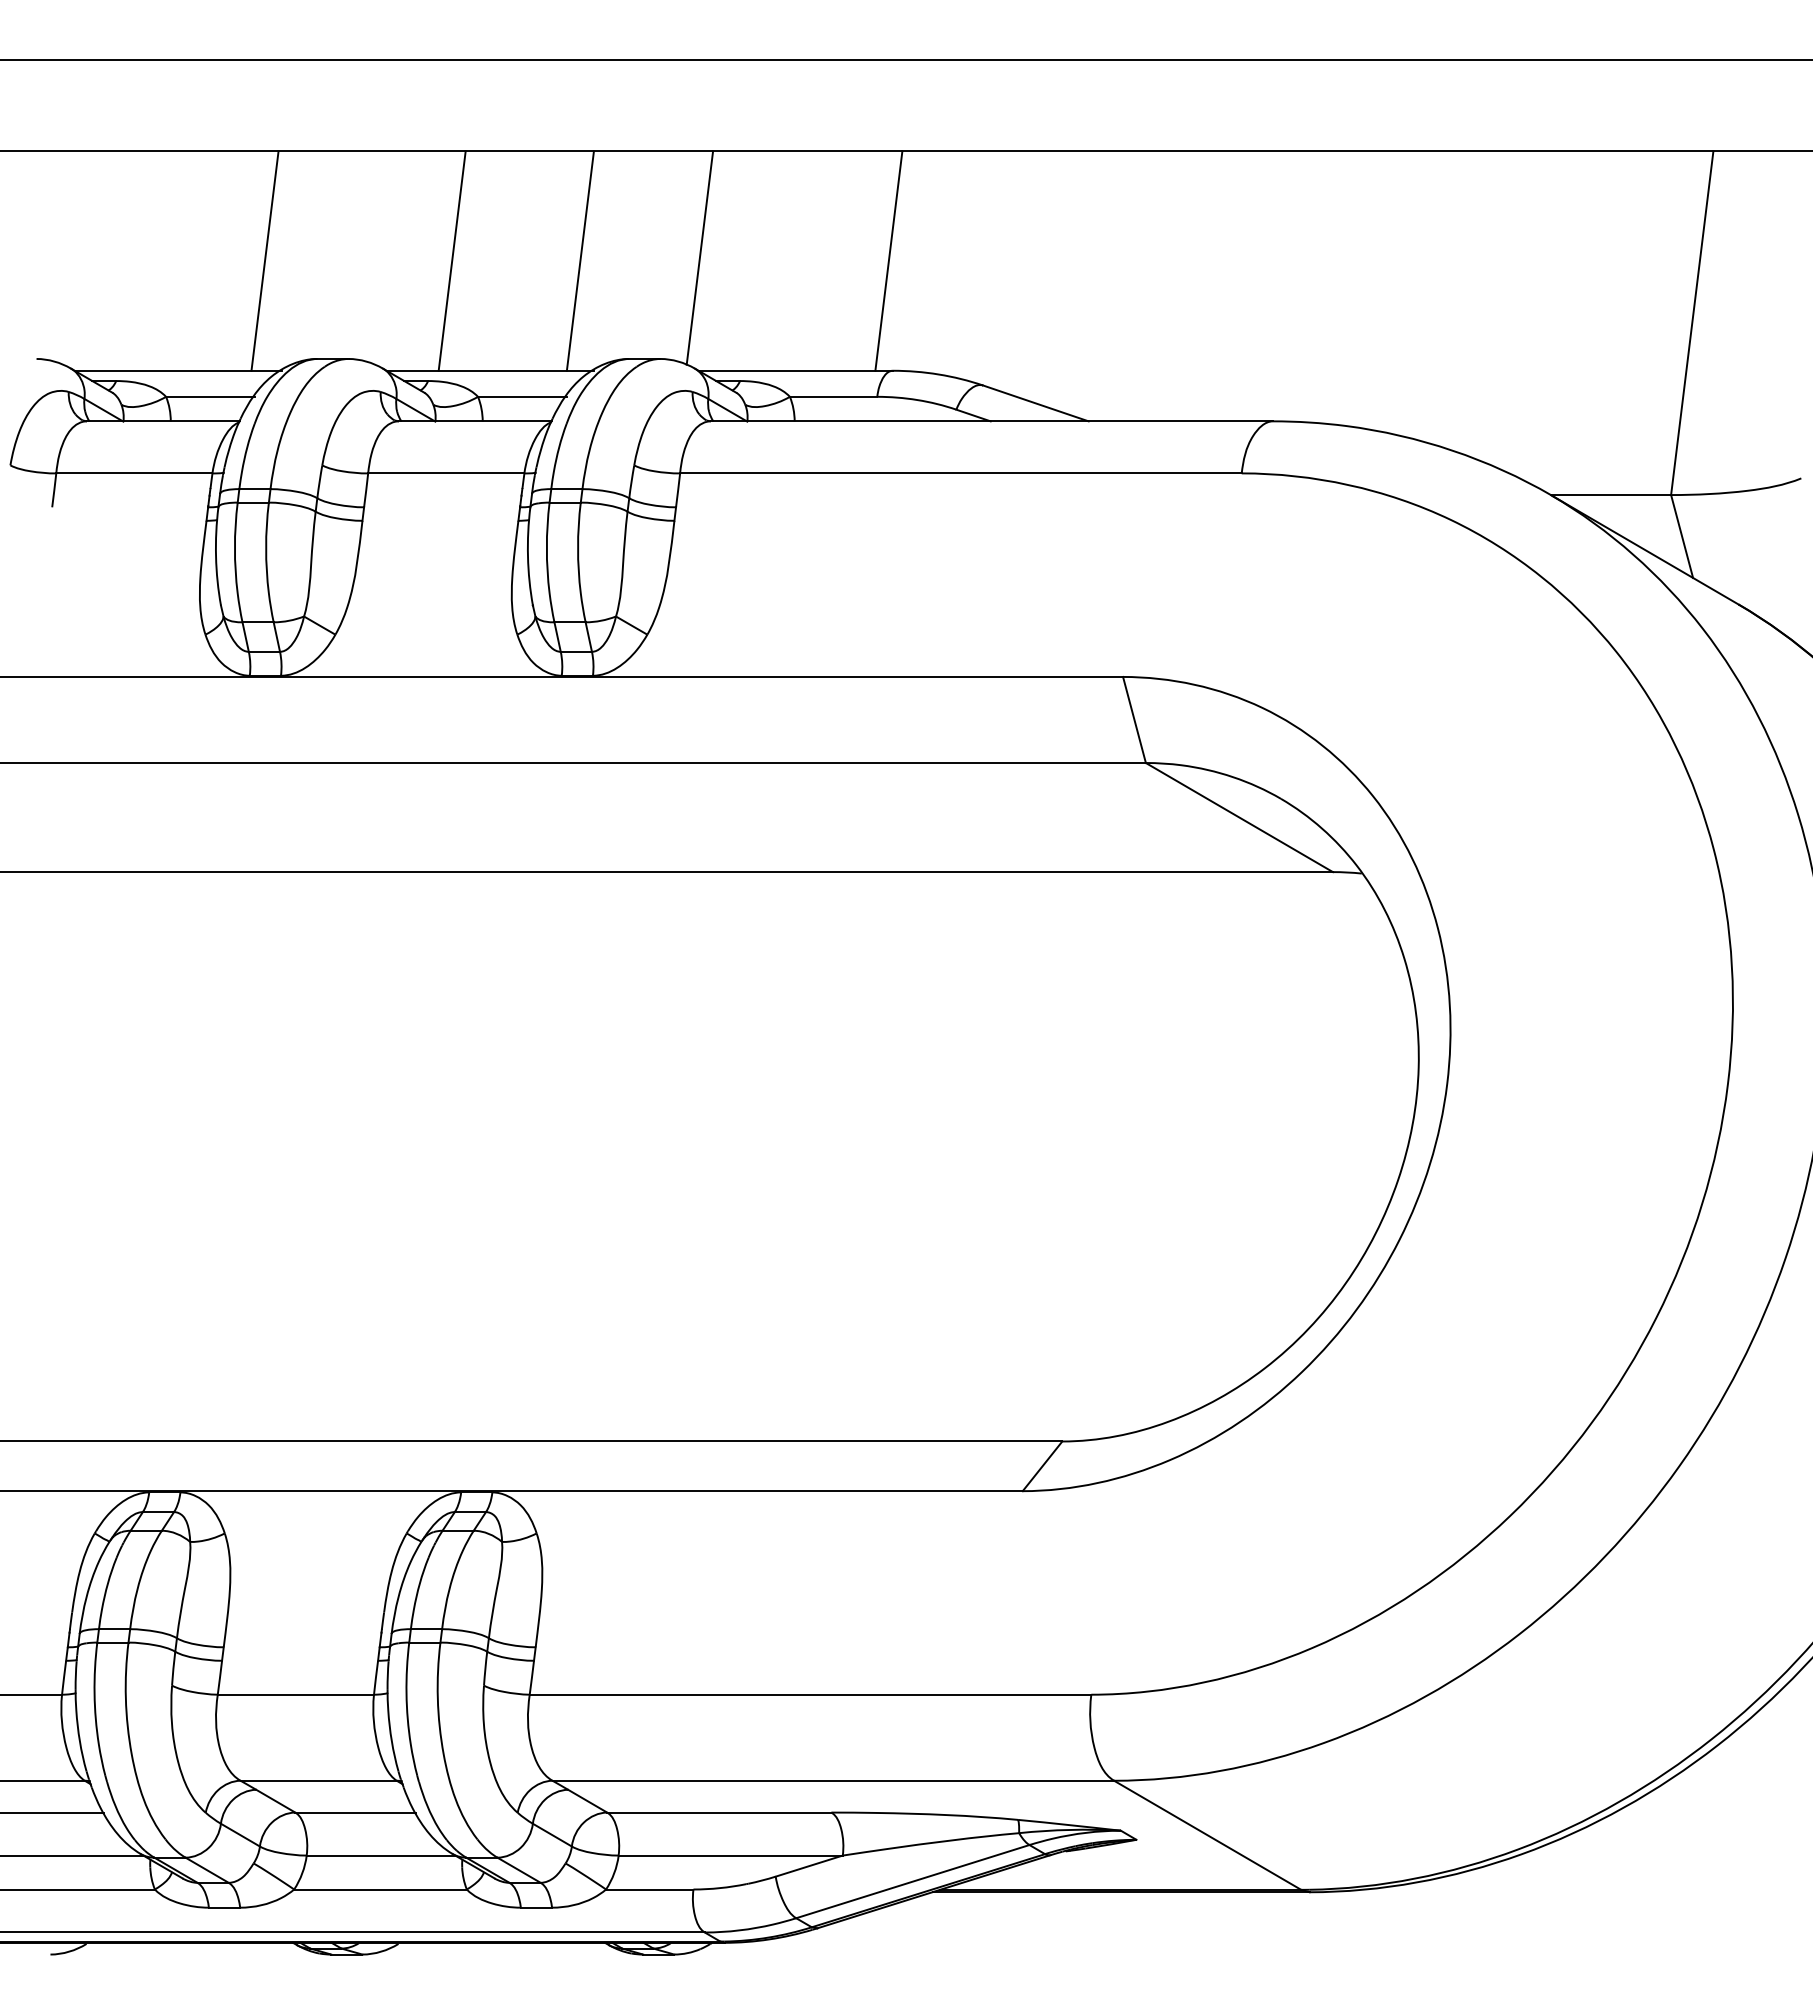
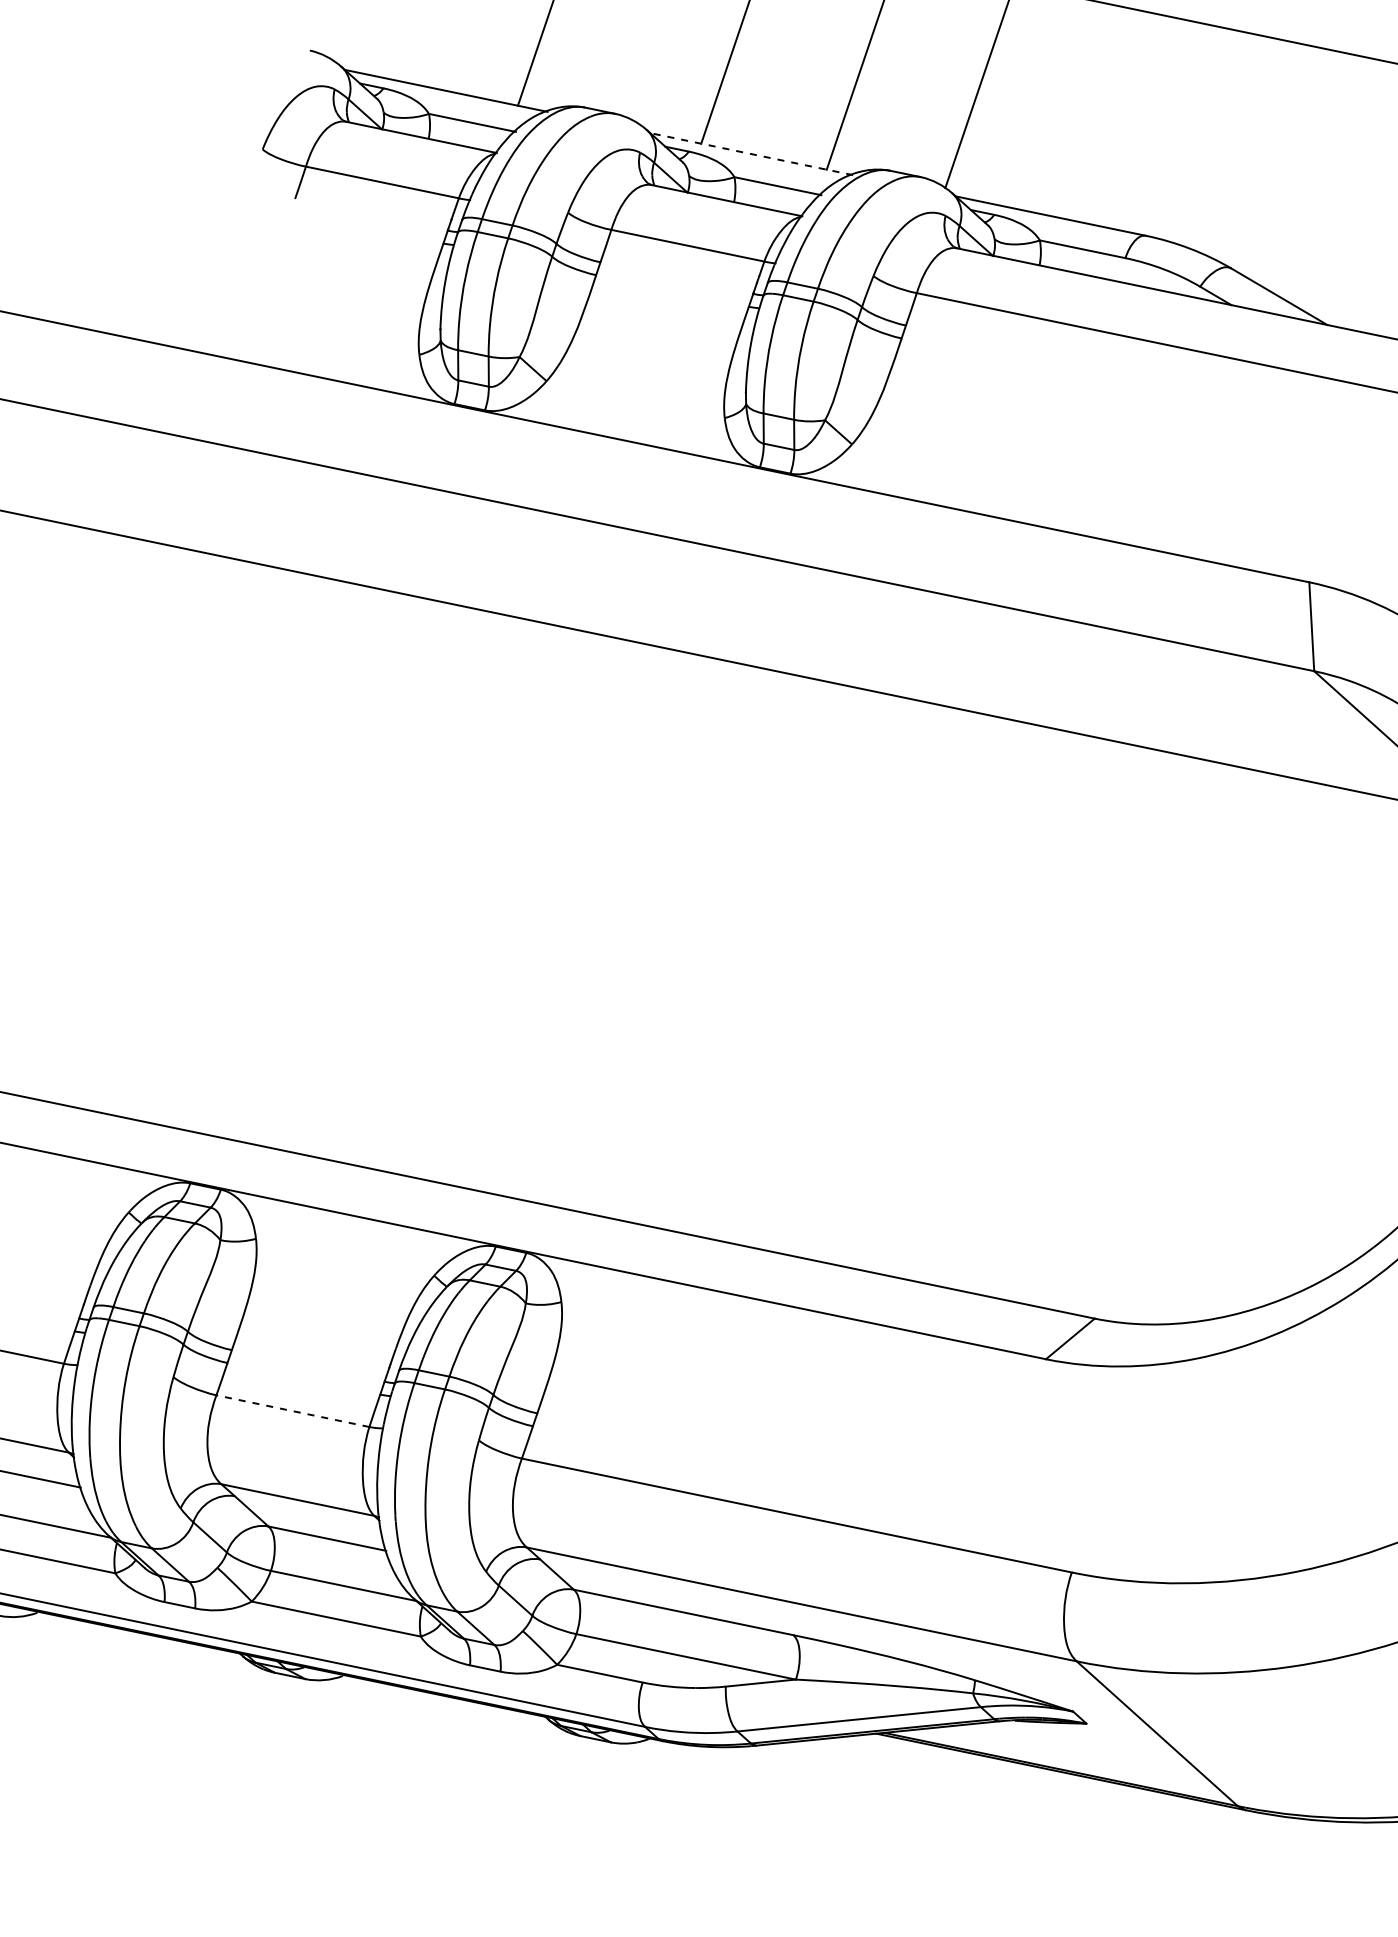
line: (888, 260) -> (1164, 126), removed
line: (490, 370) -> (752, 153), solid -> dashed
line: (295, 1694) -> (292, 1410), solid -> dashed

